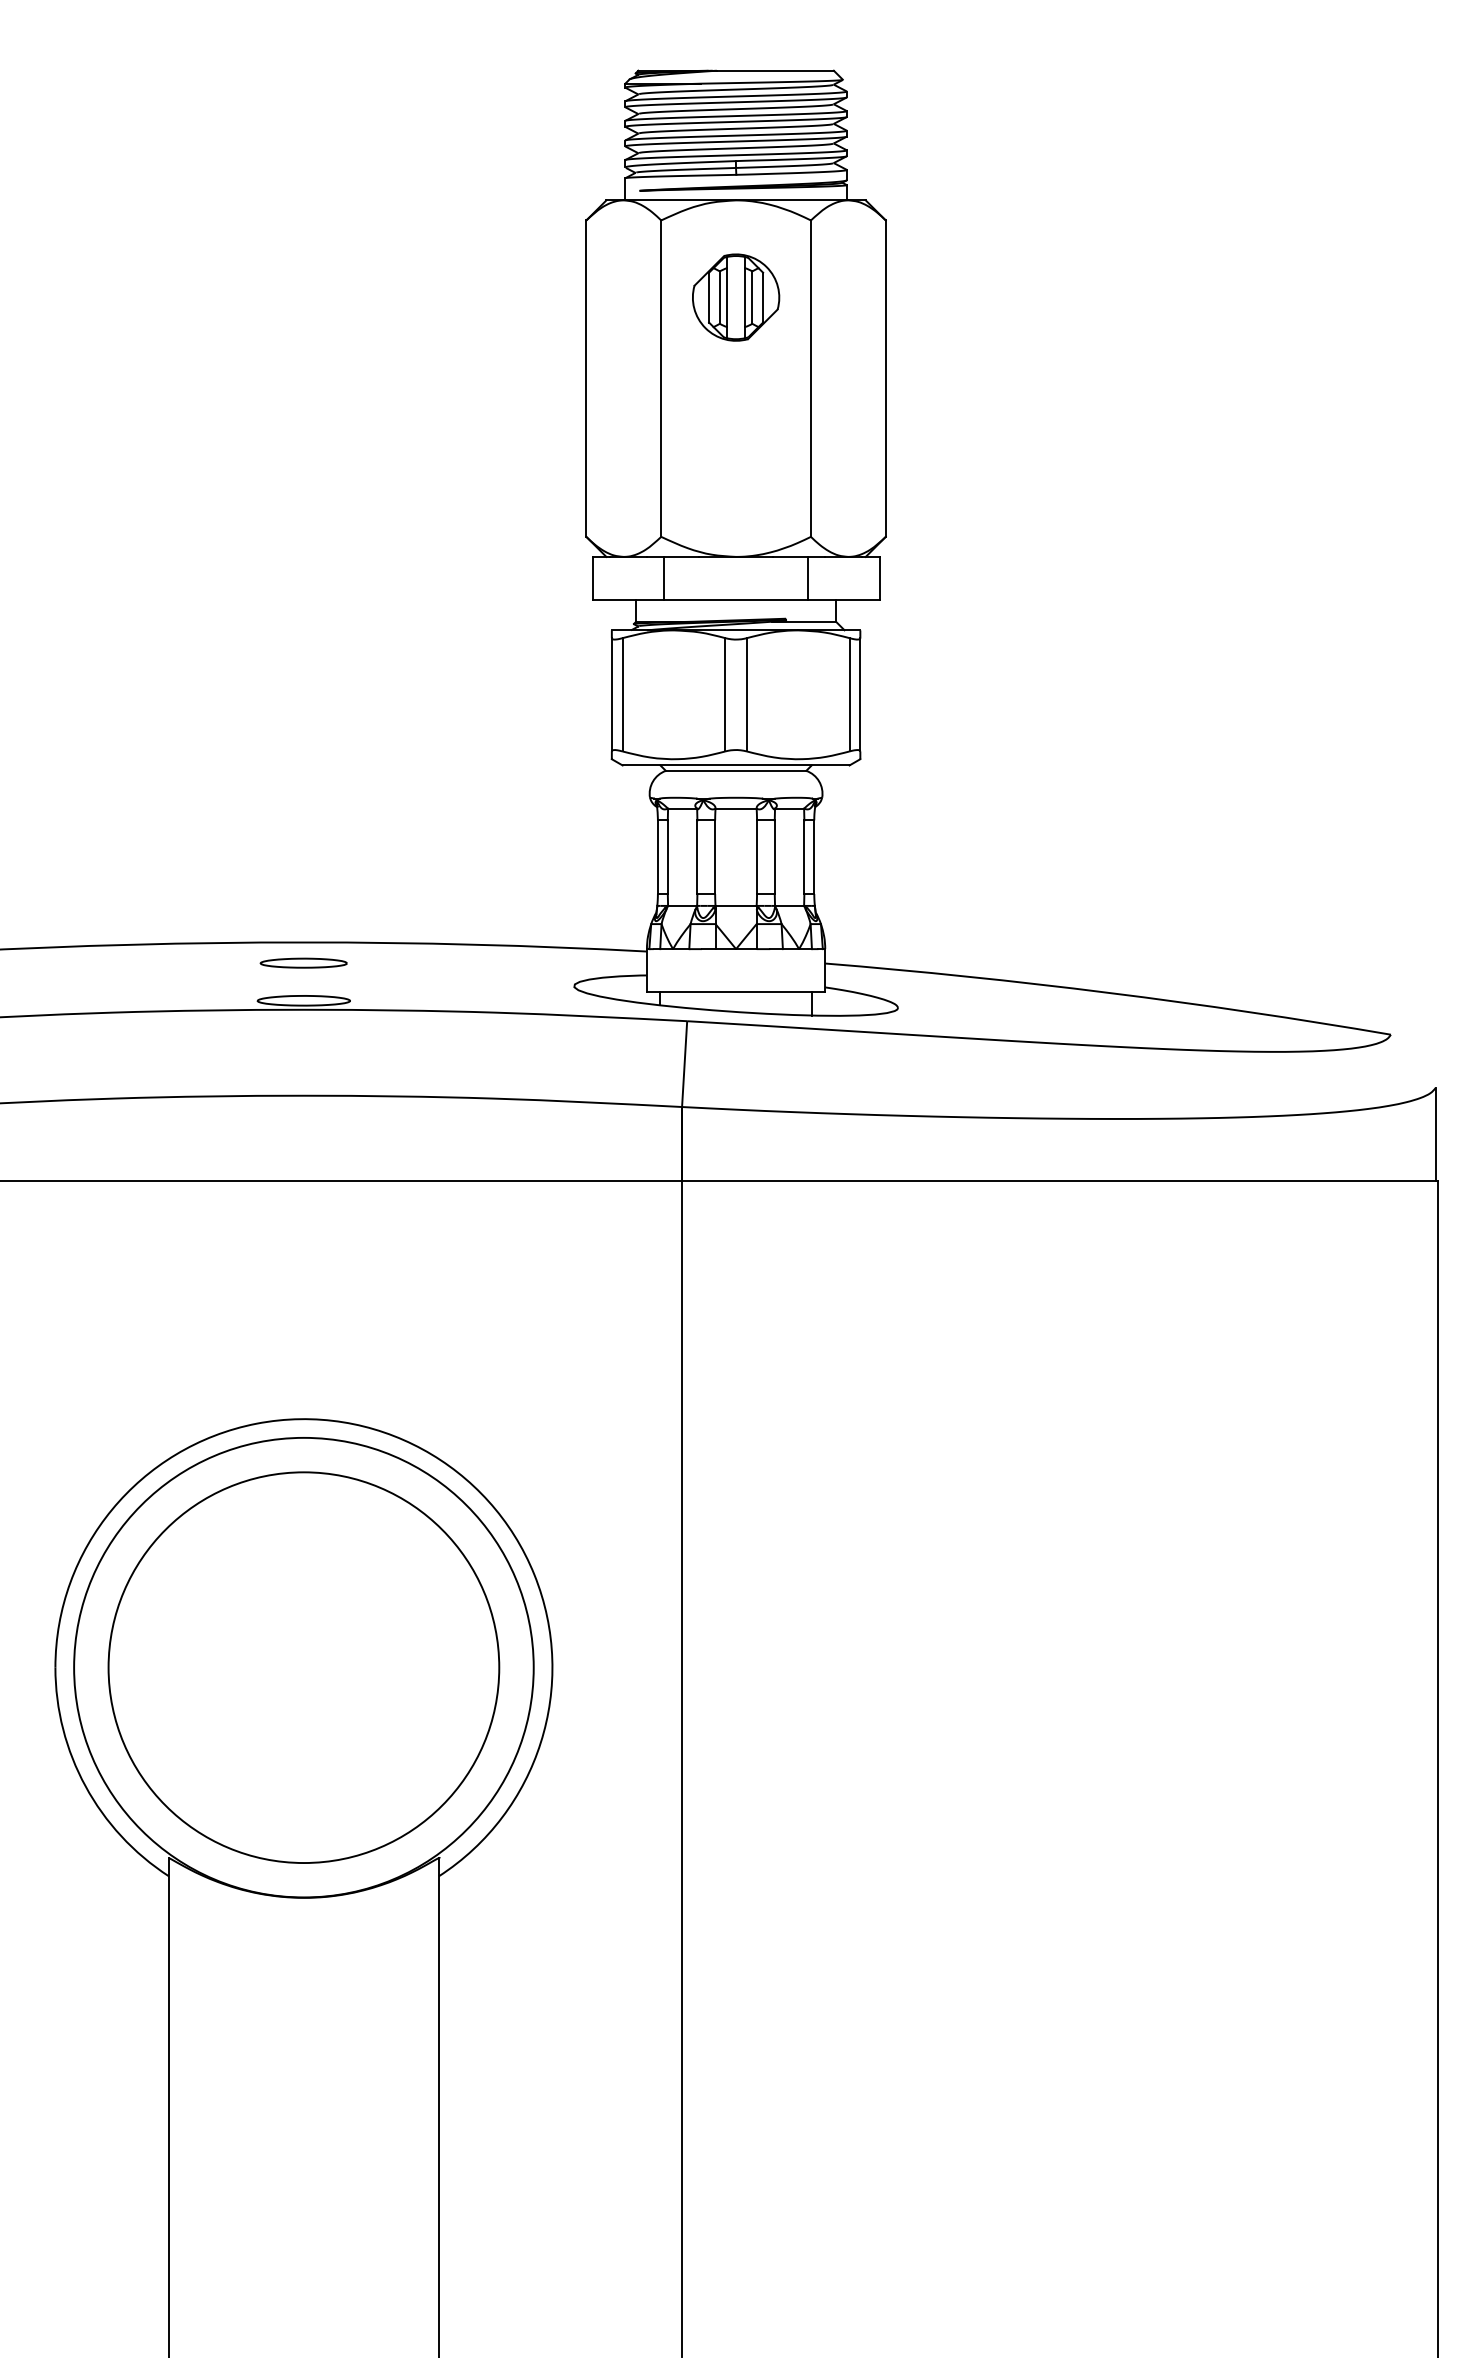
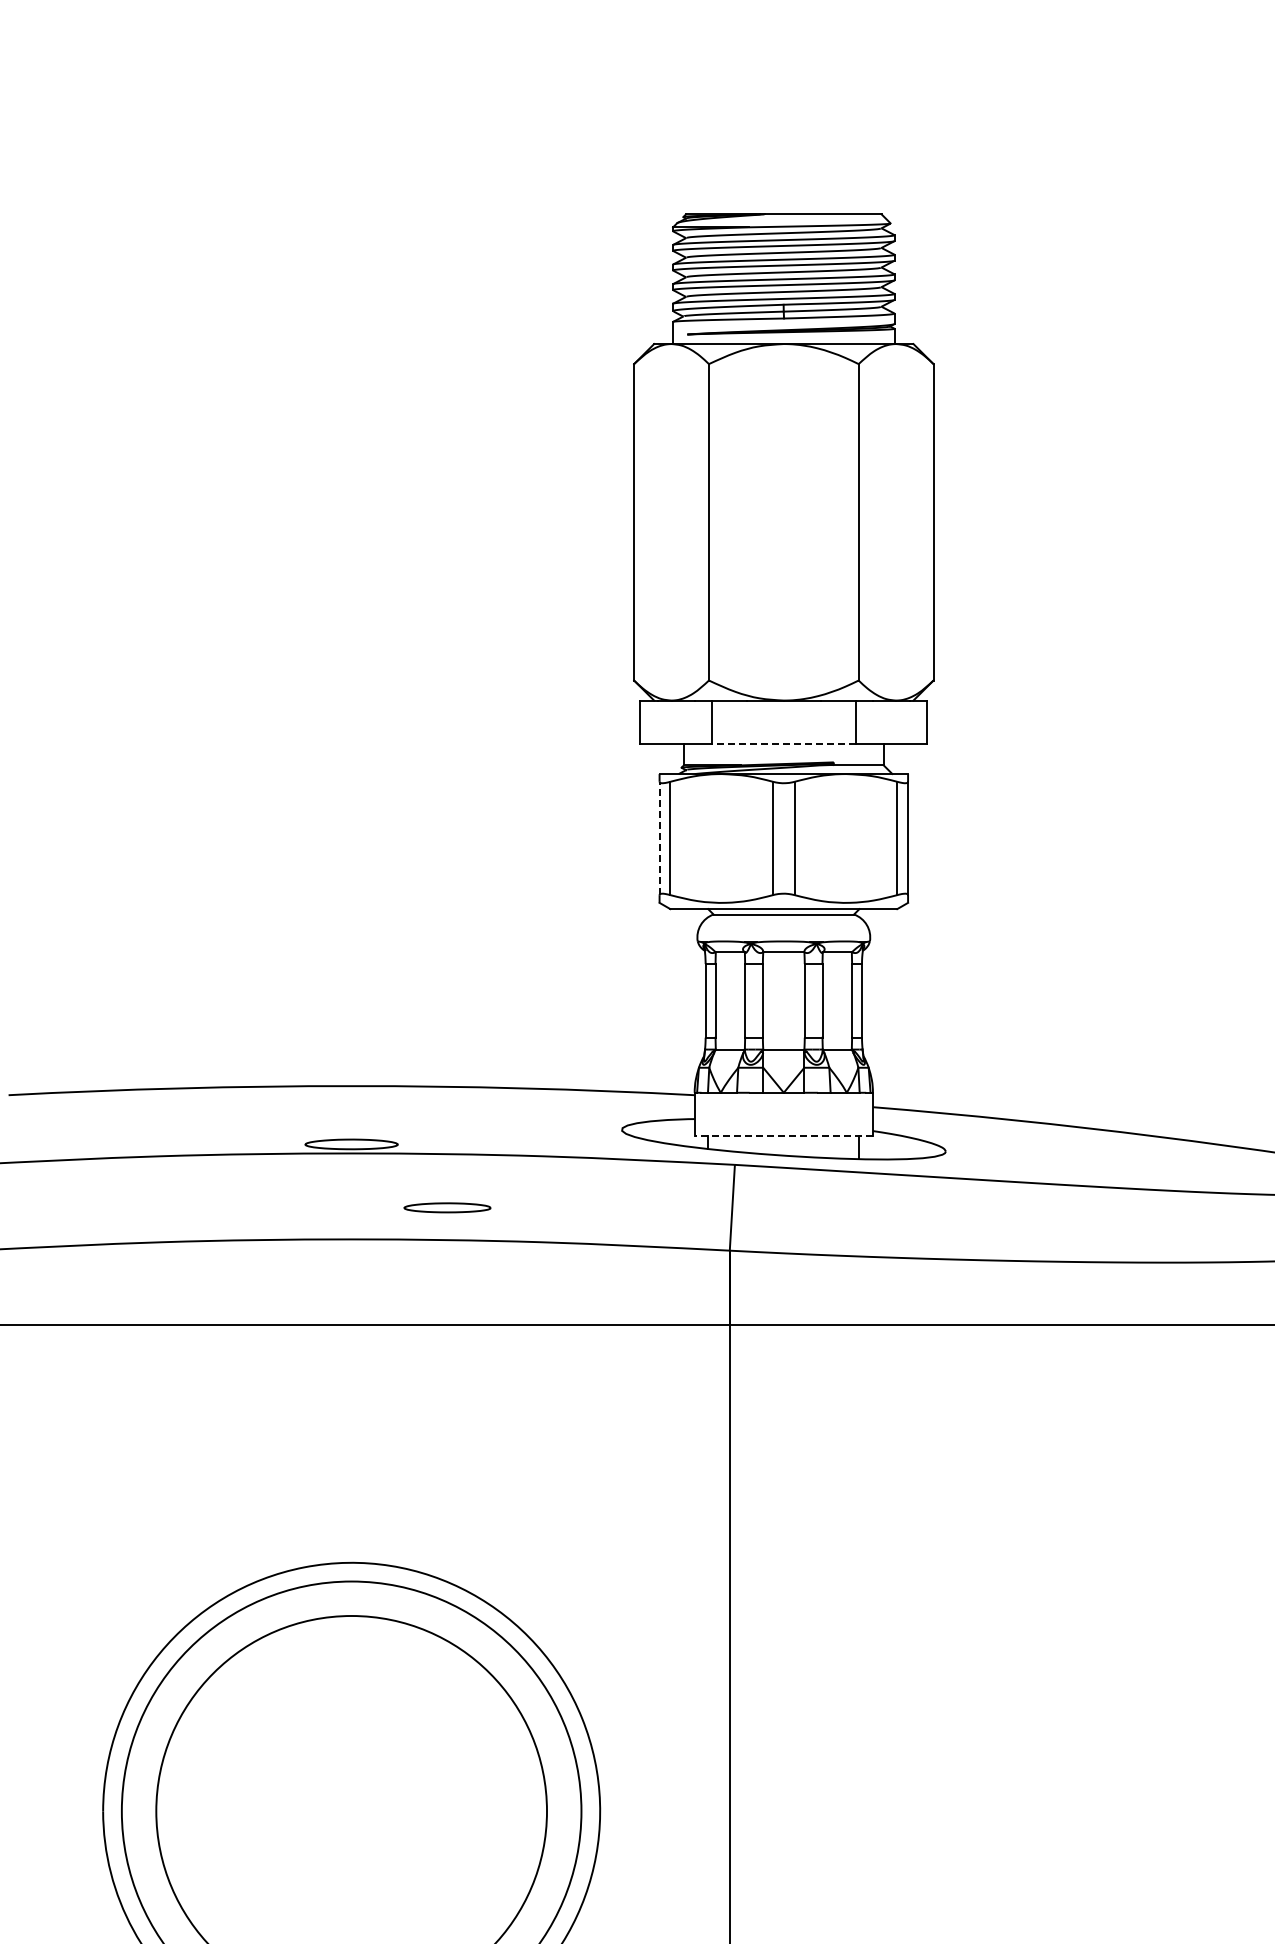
part: (736, 297) -> (784, 441), removed
line: (736, 600) -> (784, 744), solid -> dashed
line: (611, 694) -> (659, 838), solid -> dashed
part: (303, 962) -> (447, 1207), moved
line: (735, 992) -> (783, 1136), solid -> dashed

